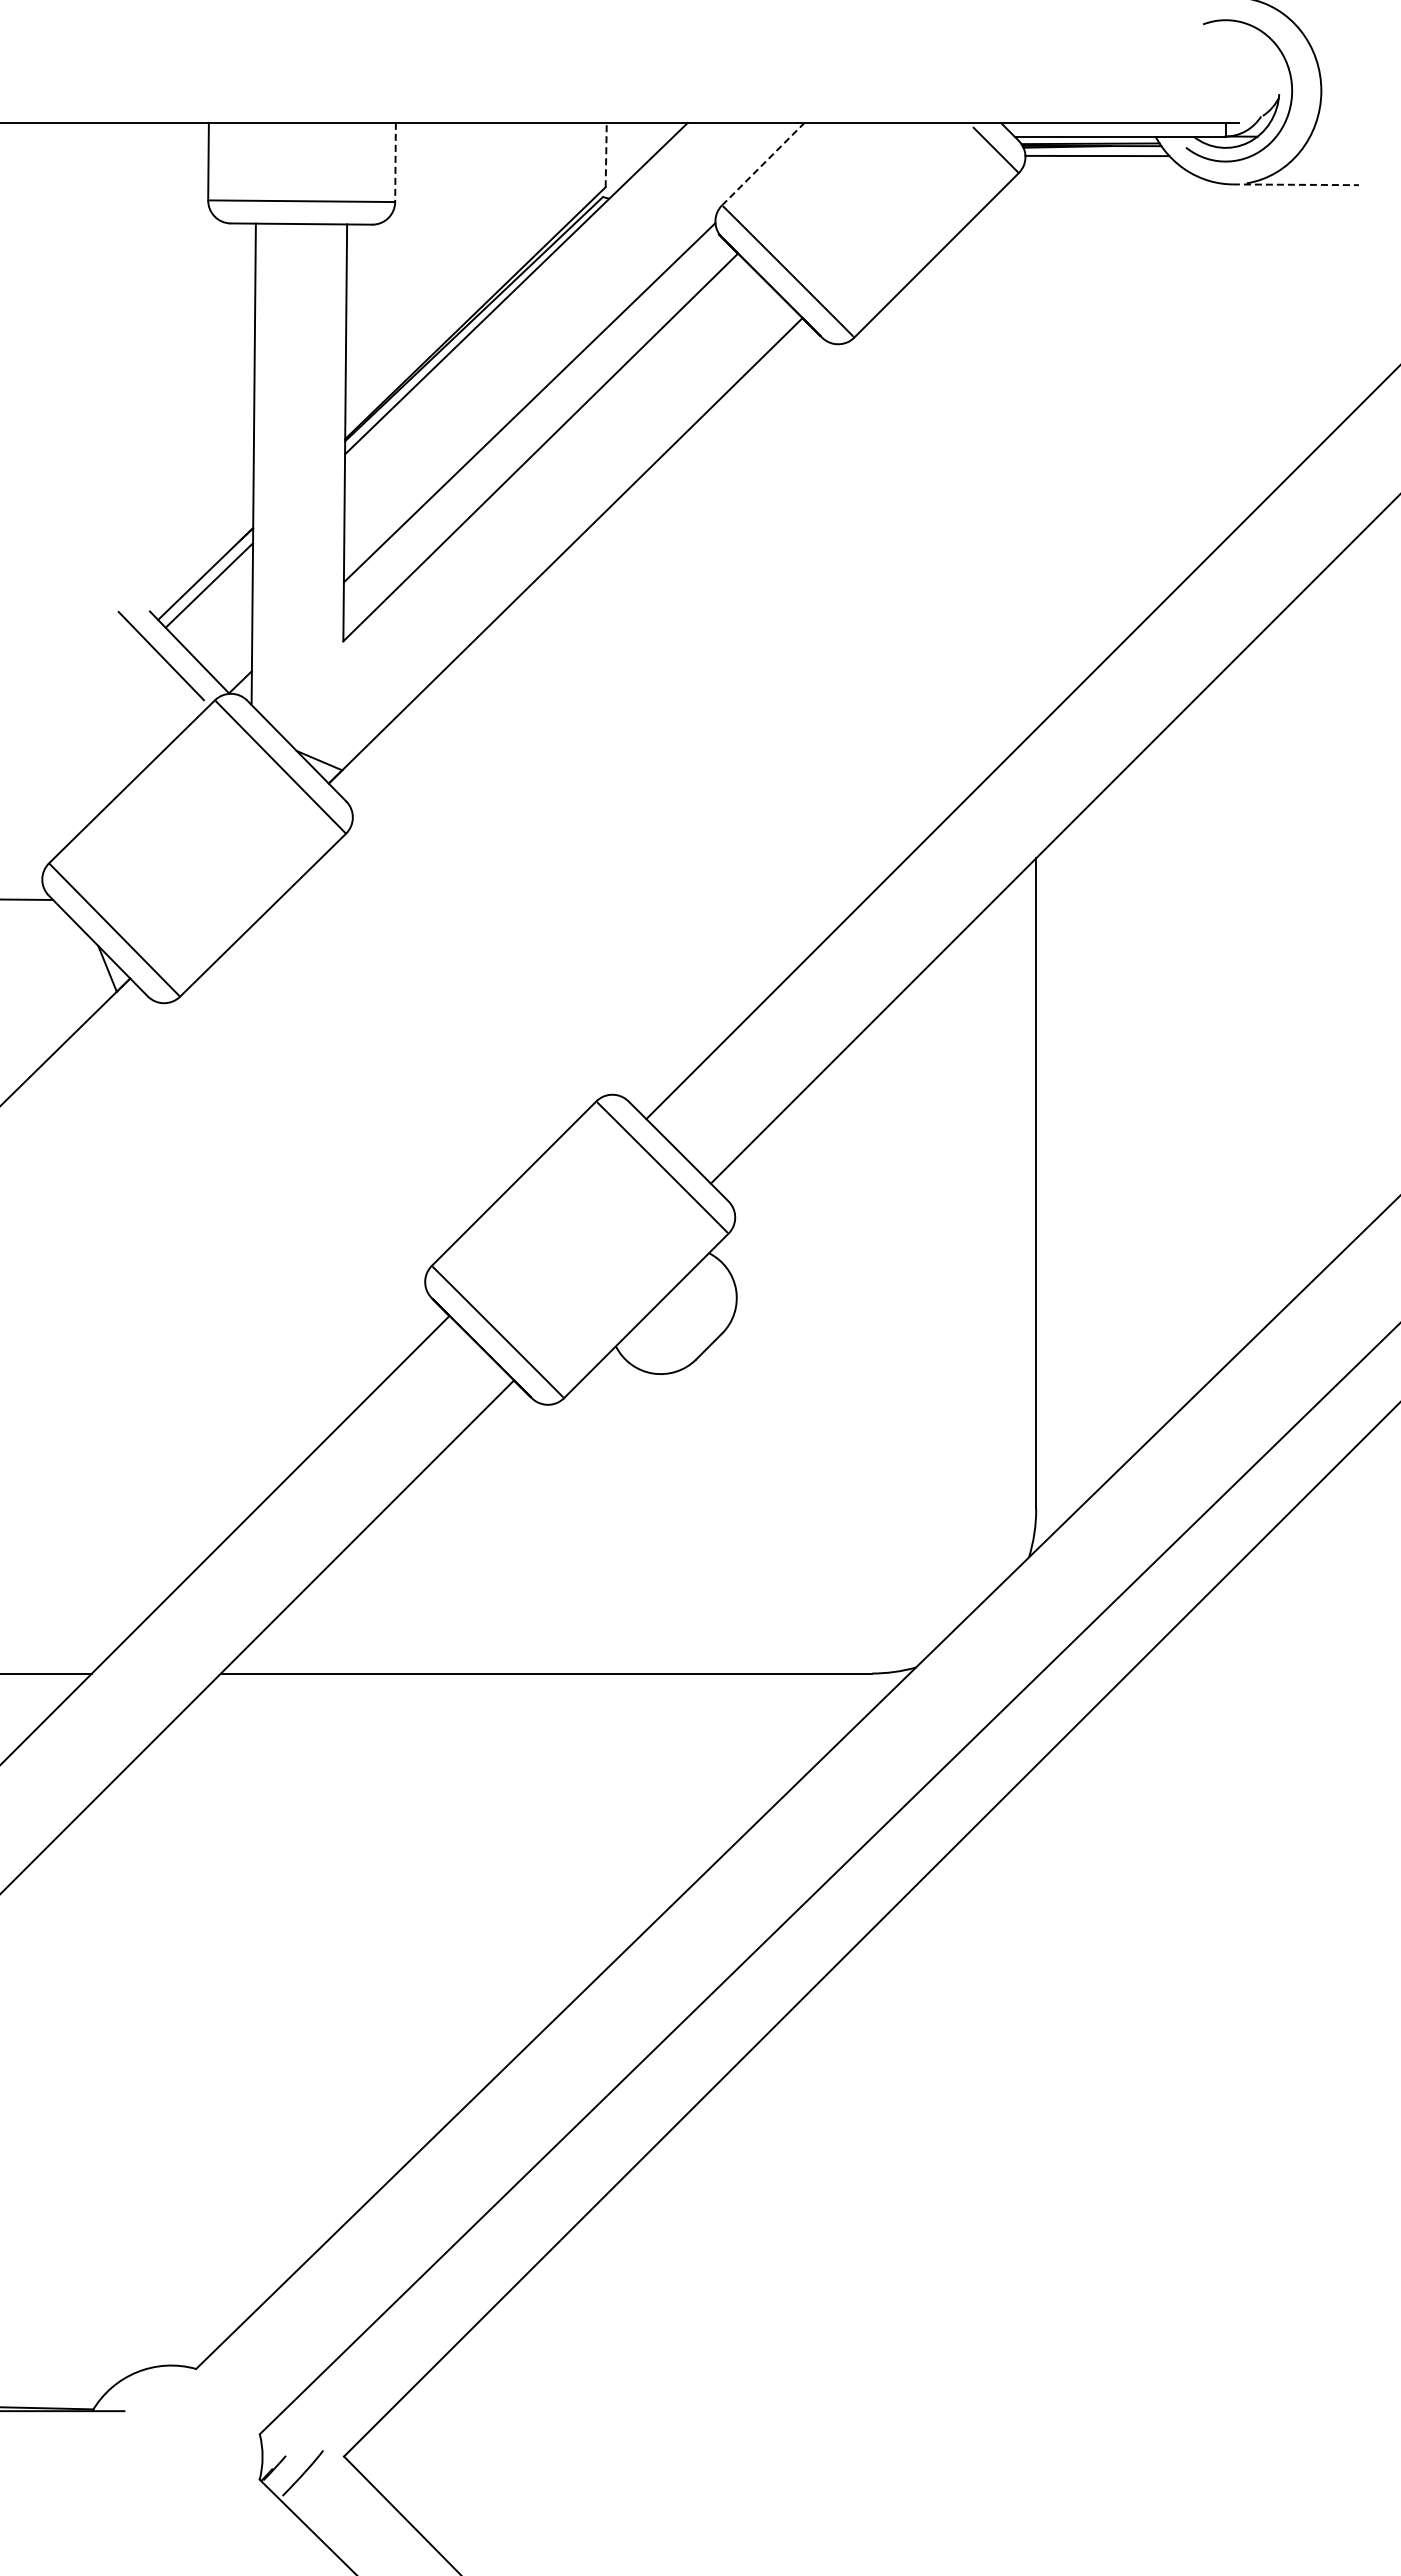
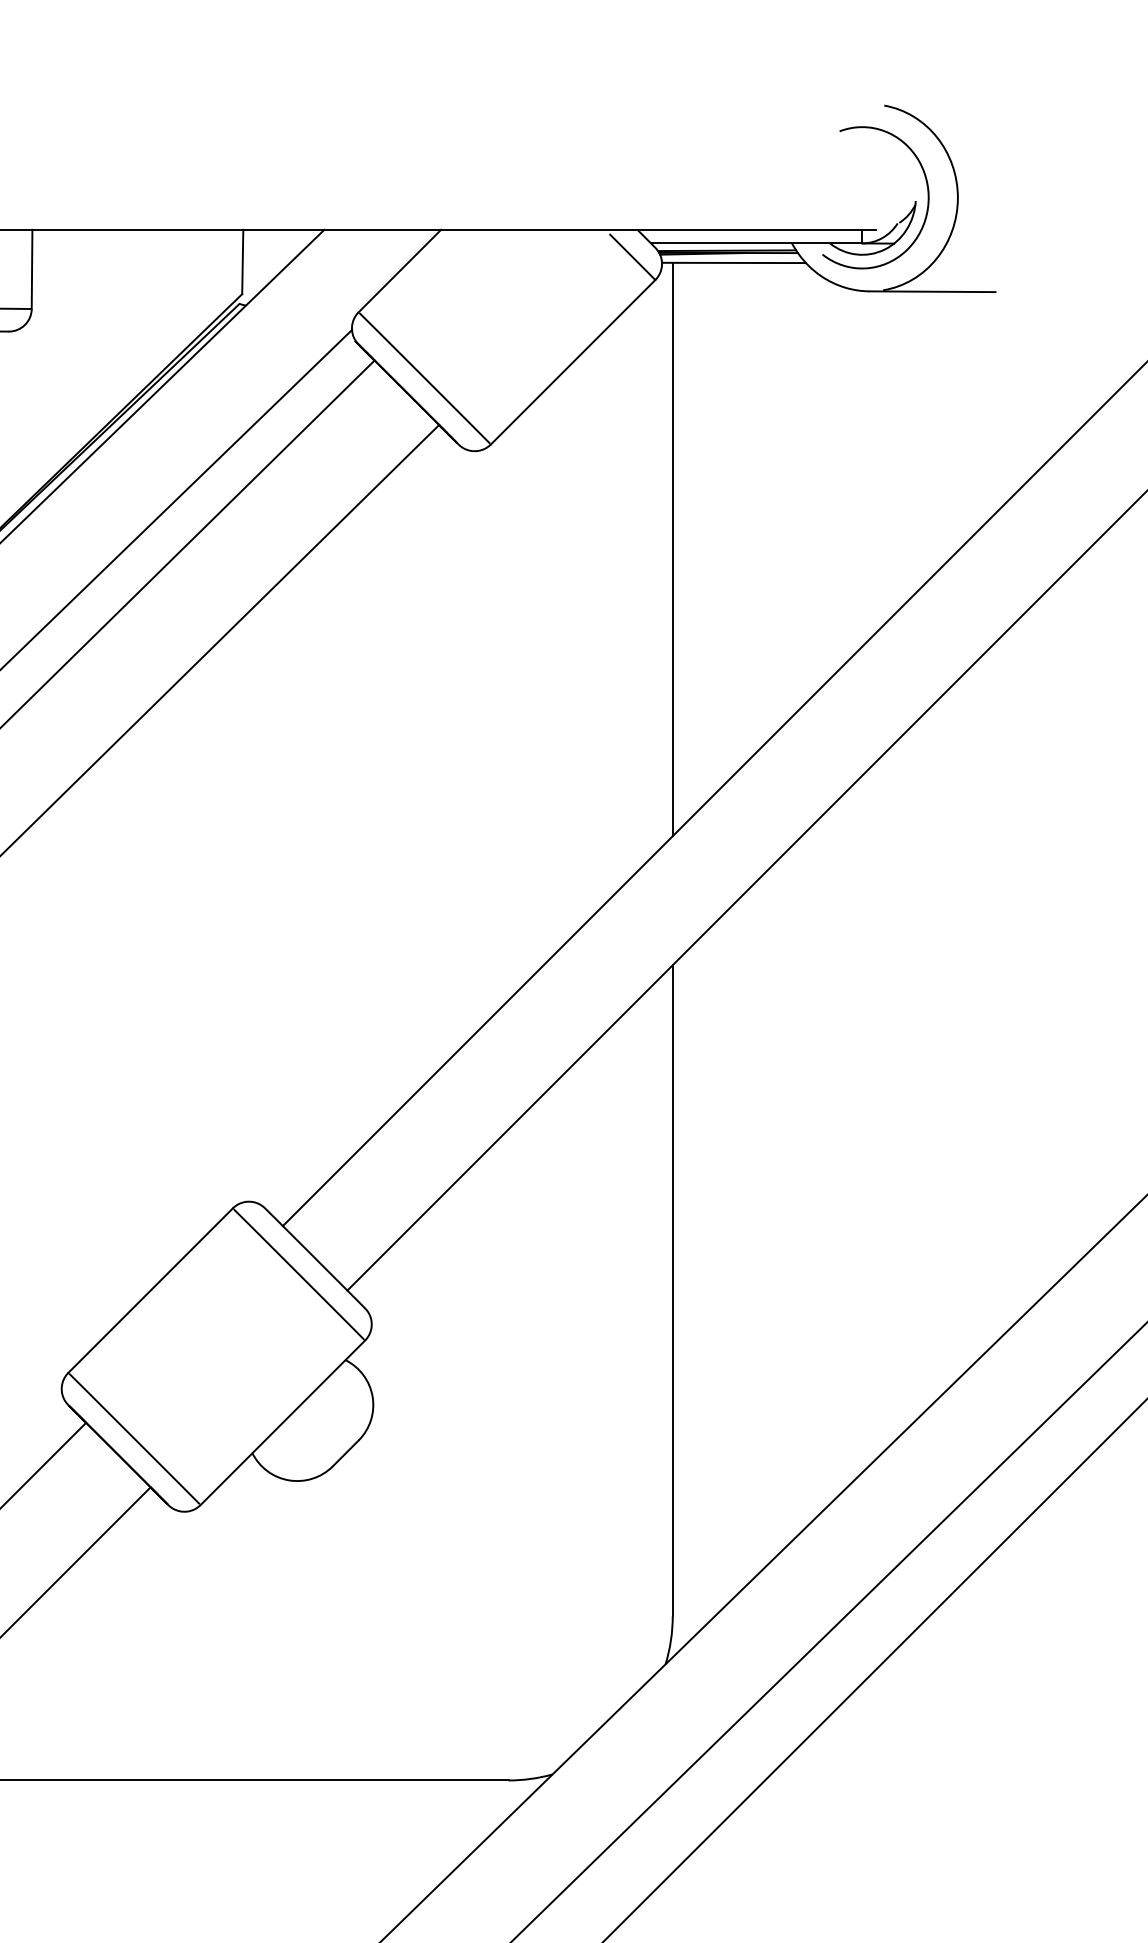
line: (606, 154) -> (243, 261), dashed -> solid
line: (395, 162) -> (32, 269), dashed -> solid
line: (763, 163) -> (400, 270), dashed -> solid
line: (1296, 184) -> (933, 291), dashed -> solid
line: (1036, 442) -> (673, 549), added

